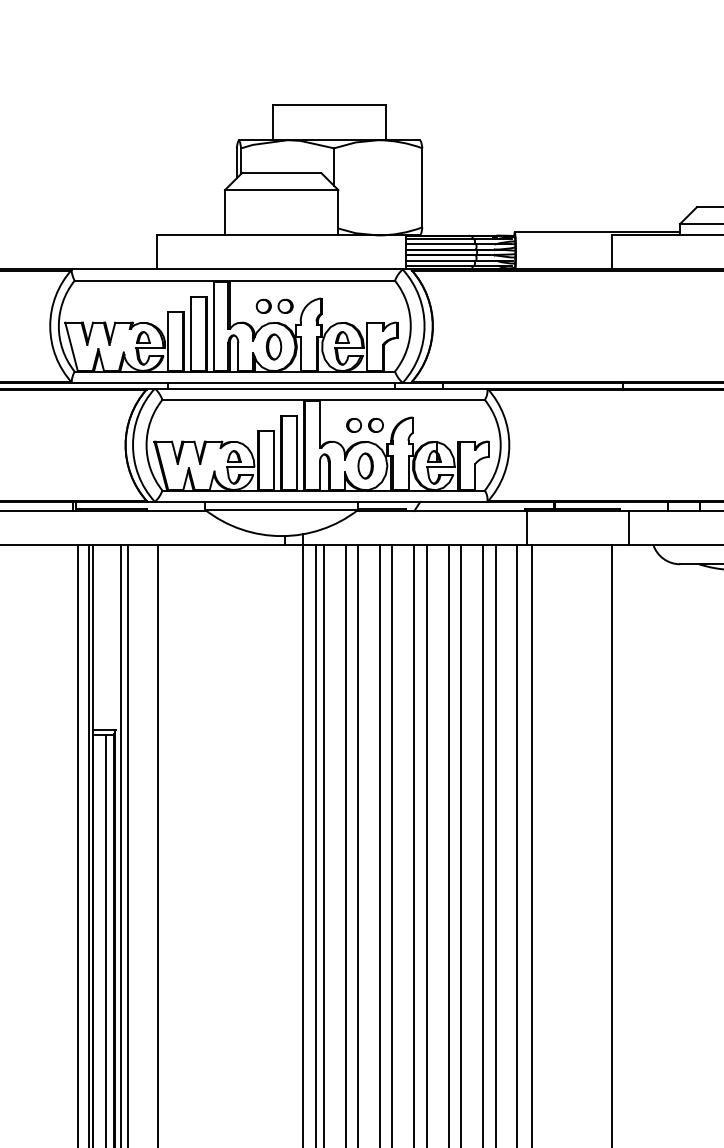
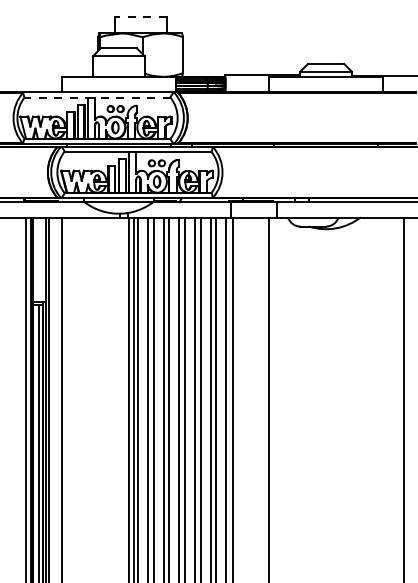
line: (329, 105) -> (140, 17), solid -> dashed
line: (234, 280) -> (97, 97), solid -> dashed

